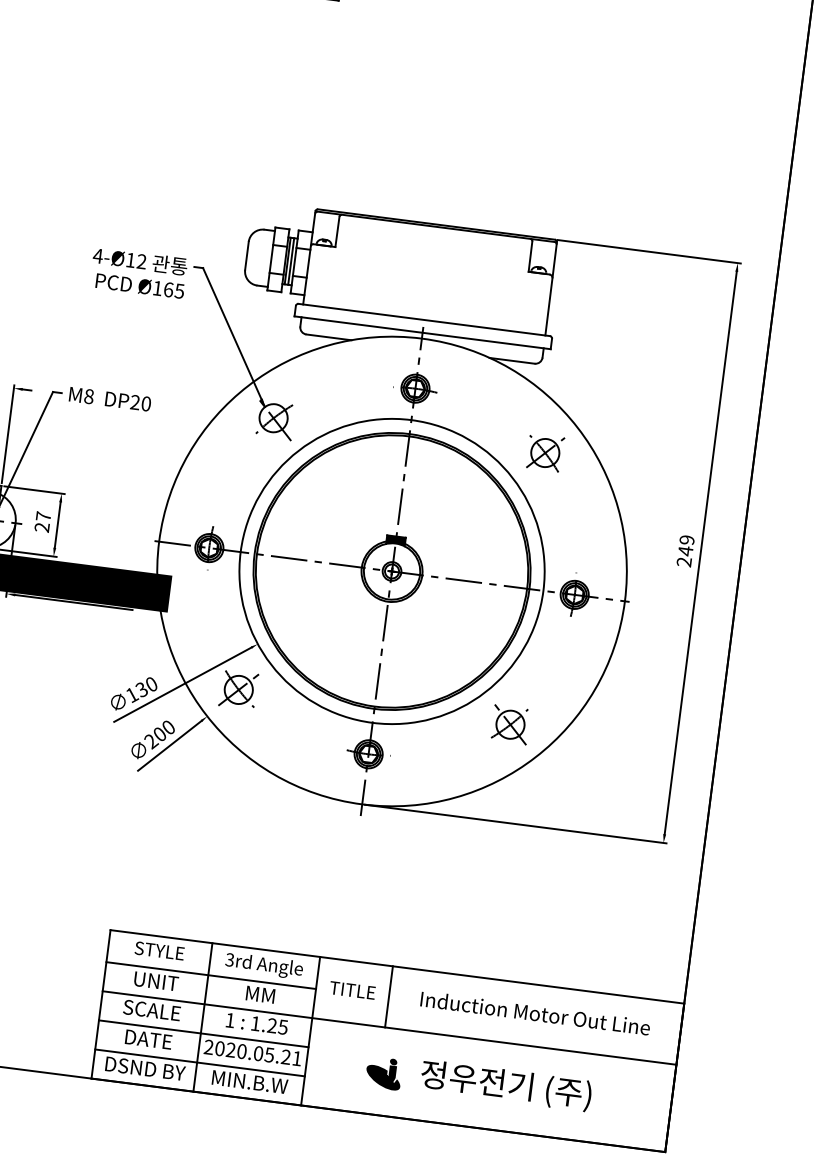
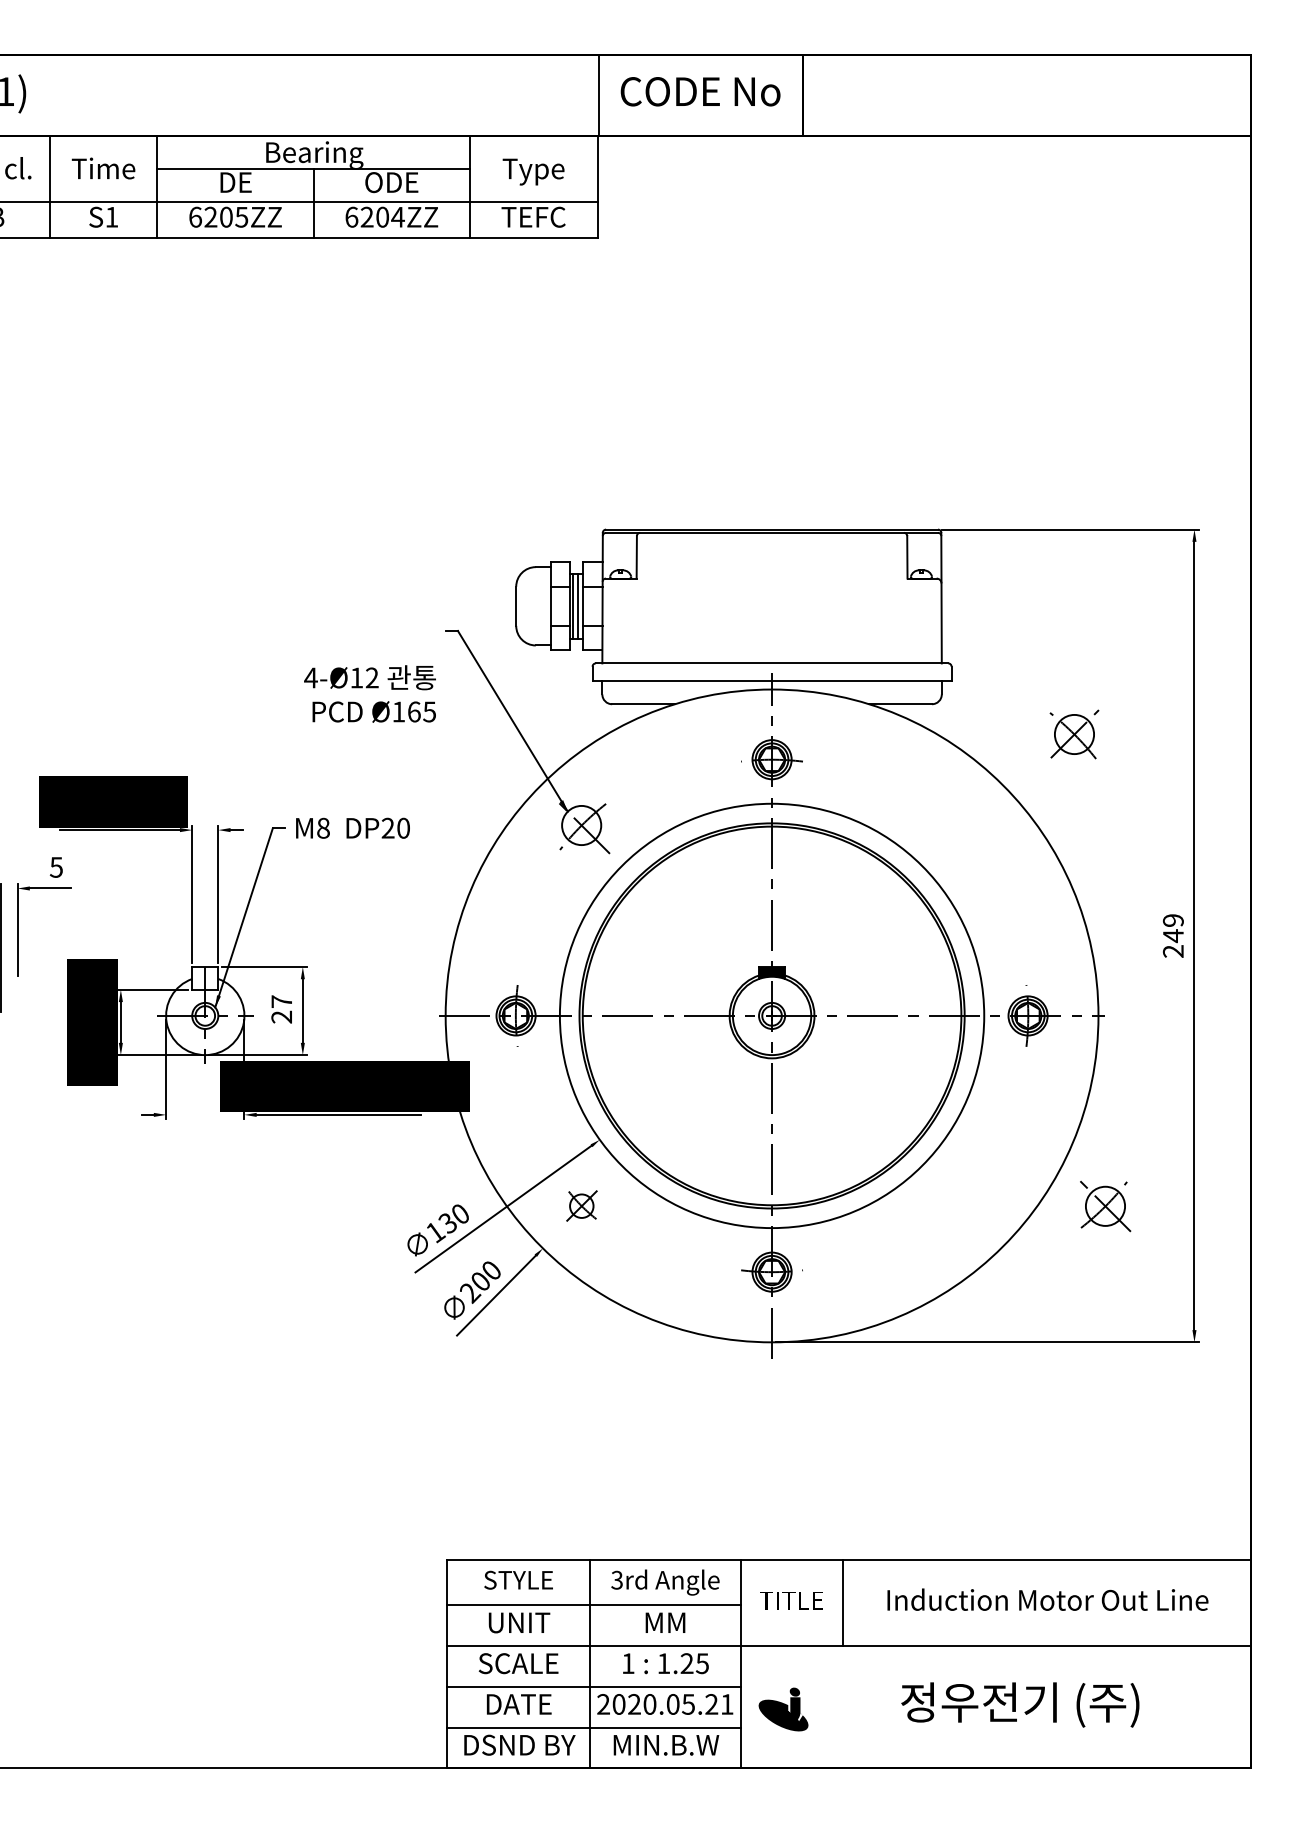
text: (138, 272) -> (369, 693), moved
part: (545, 453) -> (1074, 734), moved
part: (238, 689) -> (581, 1205), size x0.6
part: (510, 724) -> (1105, 1206), moved
part: (383, 1073) -> (783, 1709), moved

